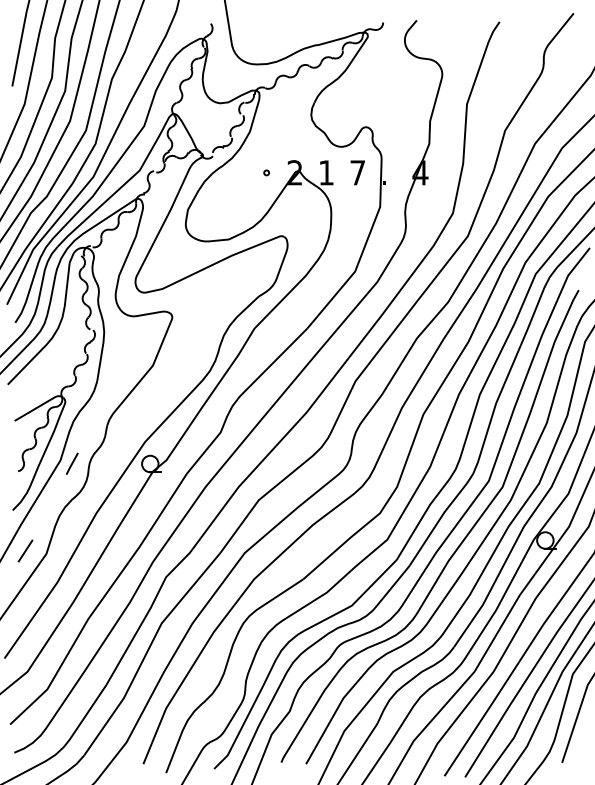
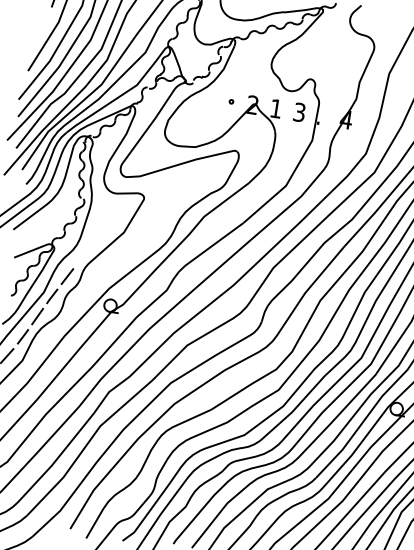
text: (357, 172) -> (299, 112), 7 -> 3
line: (88, 434) -> (67, 276), added
line: (51, 505) -> (31, 325), added

